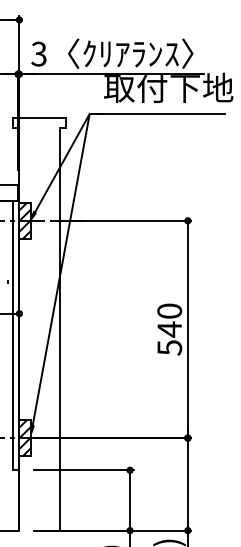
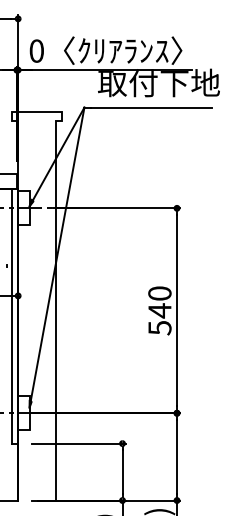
text: (38, 53) -> (36, 50), 3 -> 0
hatch: (25, 221) -> (23, 208), removed
hatch: (25, 438) -> (23, 413), removed

